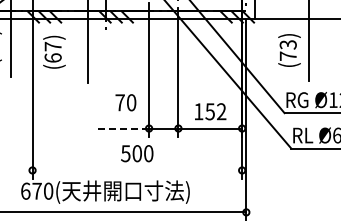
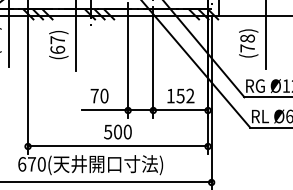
text: (287, 44) -> (246, 38), (73) -> (78)
text: (54, 51) -> (58, 44), moved
text: (125, 102) -> (99, 95), moved
line: (122, 128) -> (105, 110), dashed -> solid
line: (137, 170) -> (118, 146), added

